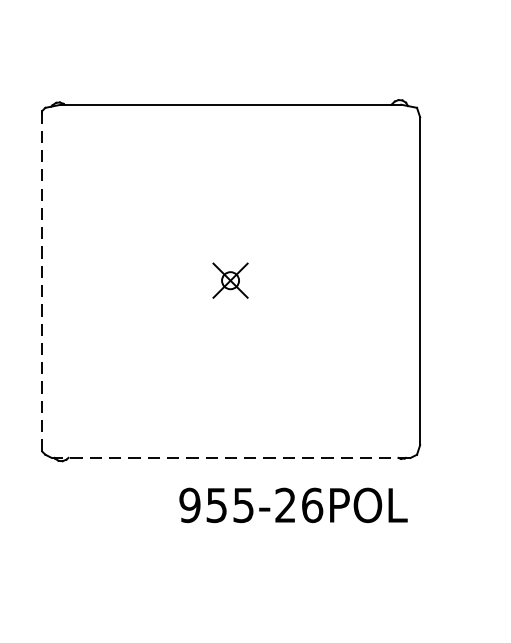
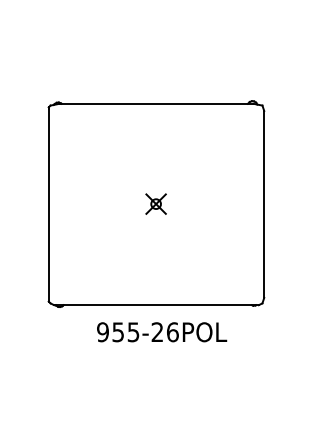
line: (41, 281) -> (48, 204), dashed -> solid
line: (229, 458) -> (155, 305), dashed -> solid
text: (294, 505) -> (162, 332), moved

